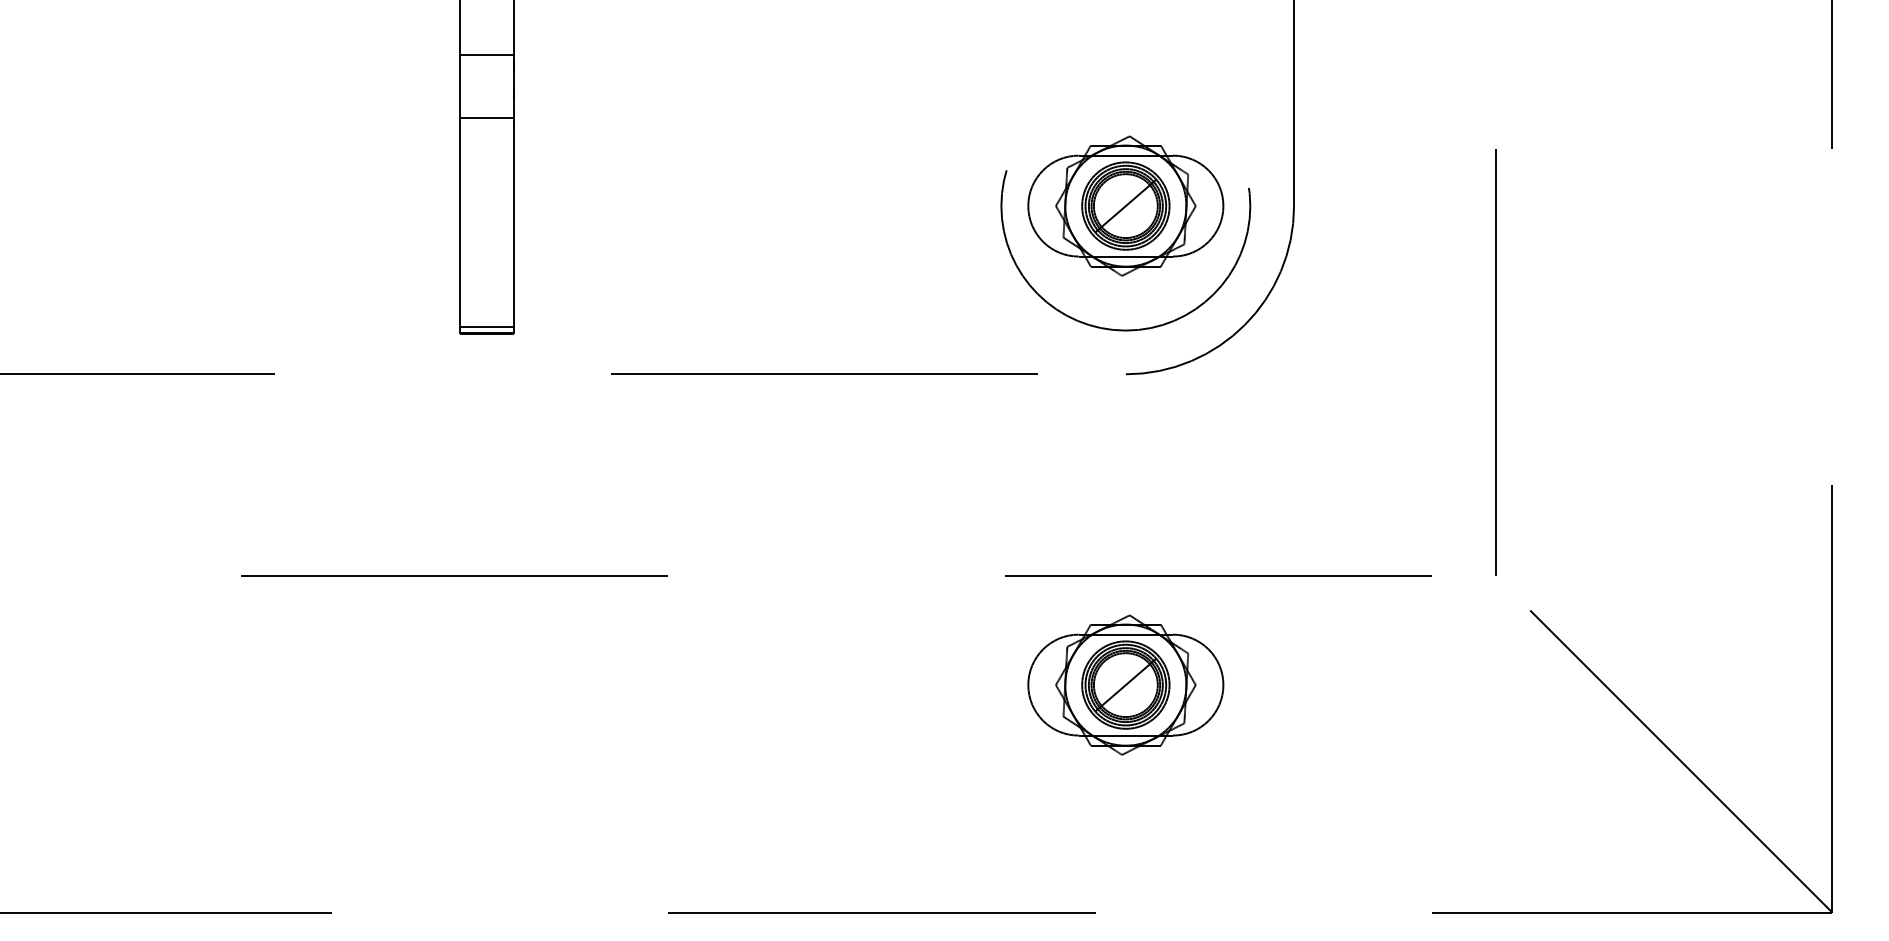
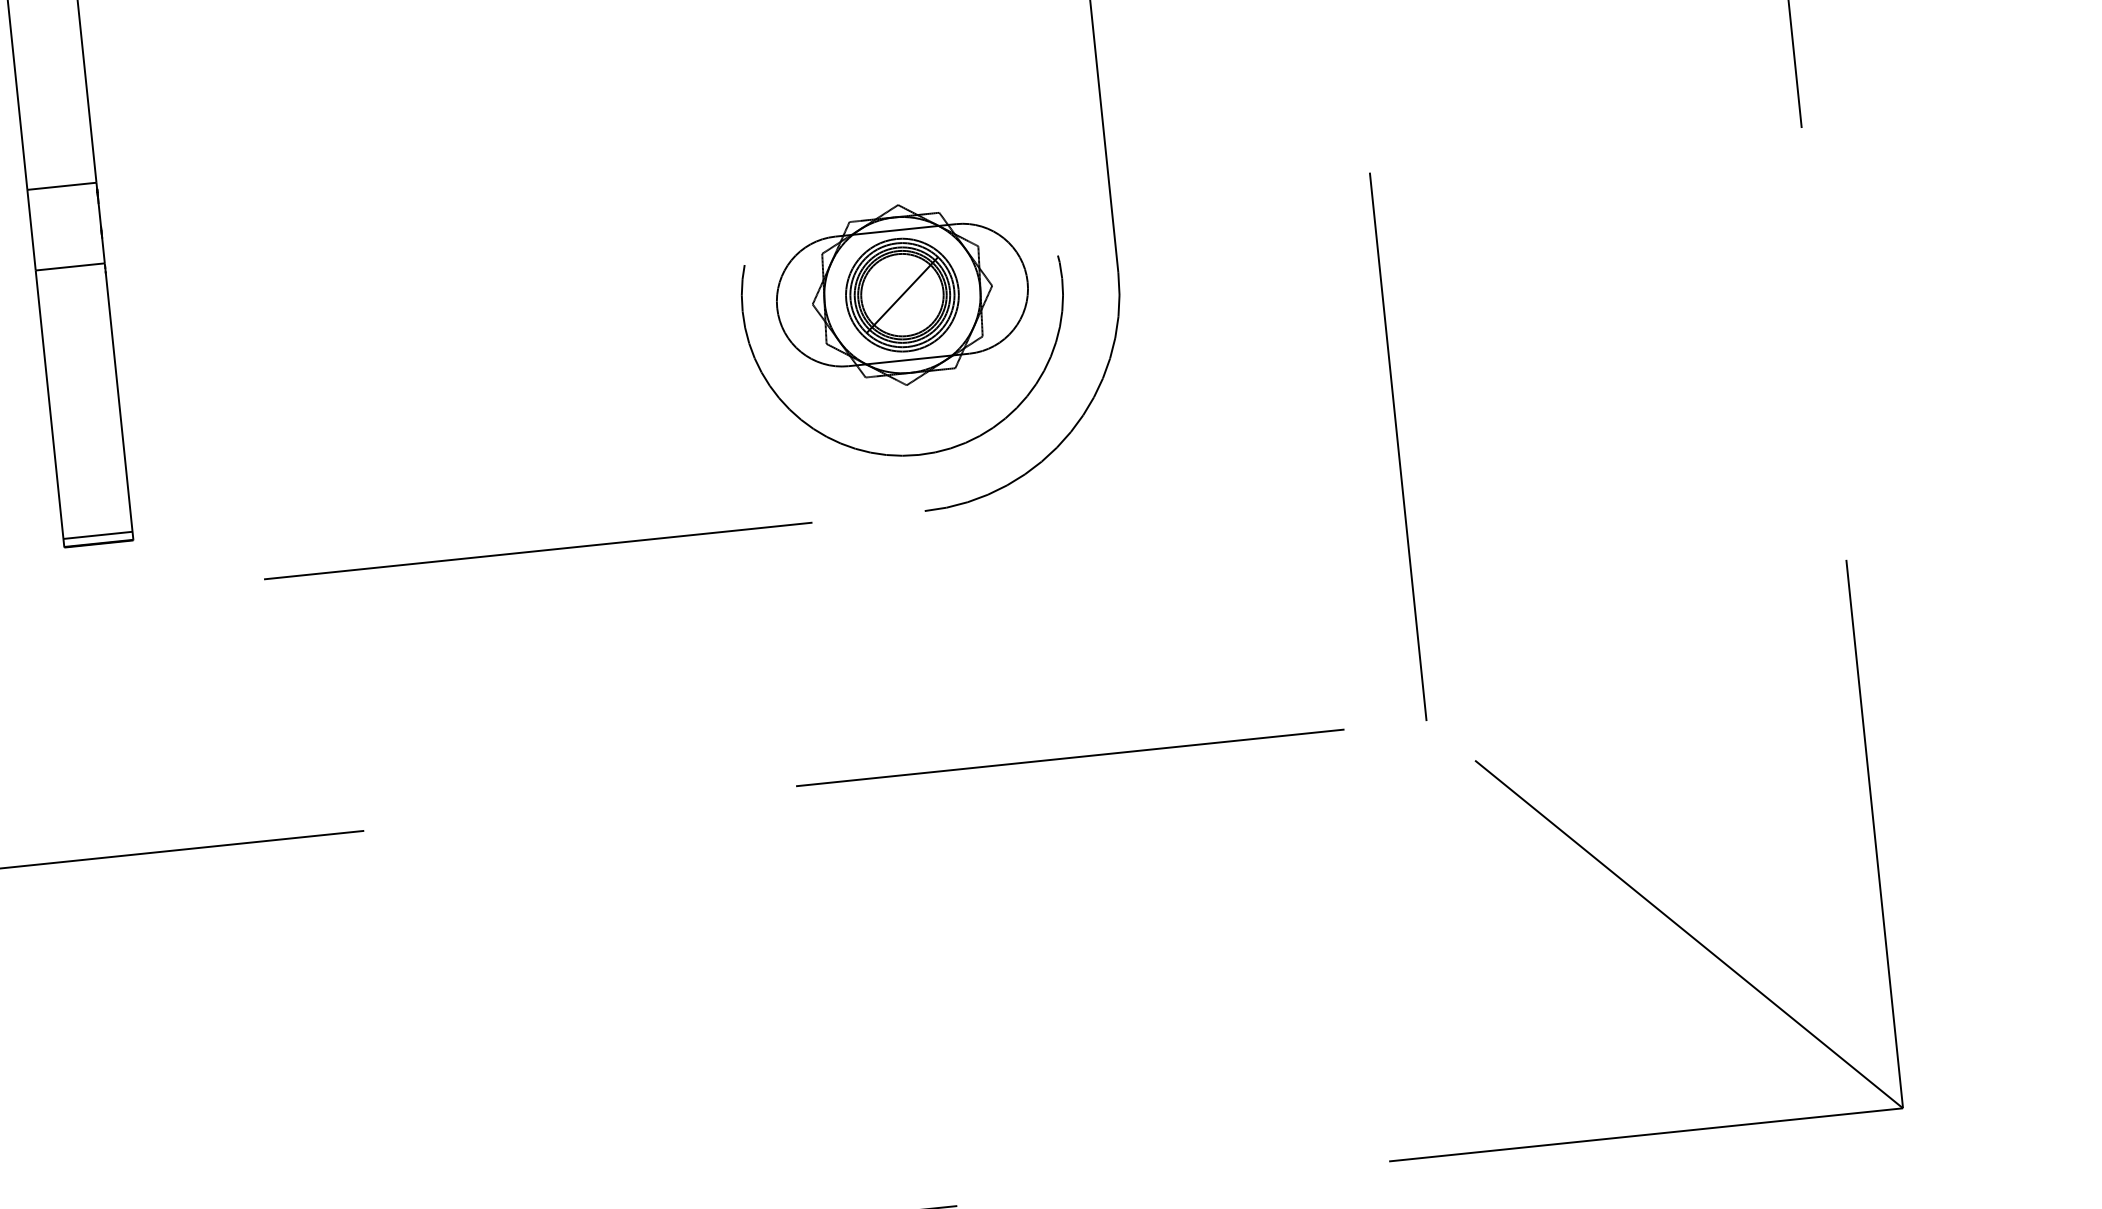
part: (1125, 684) -> (965, 909), removed

